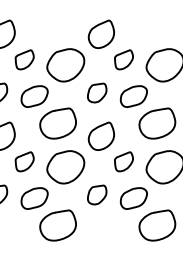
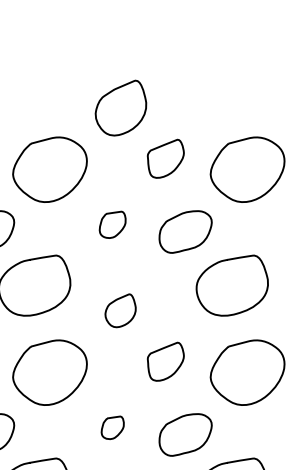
part: (97, 92) -> (113, 223), size x0.7
part: (100, 135) -> (119, 309), size x0.6
part: (97, 194) -> (113, 426), size x0.6

